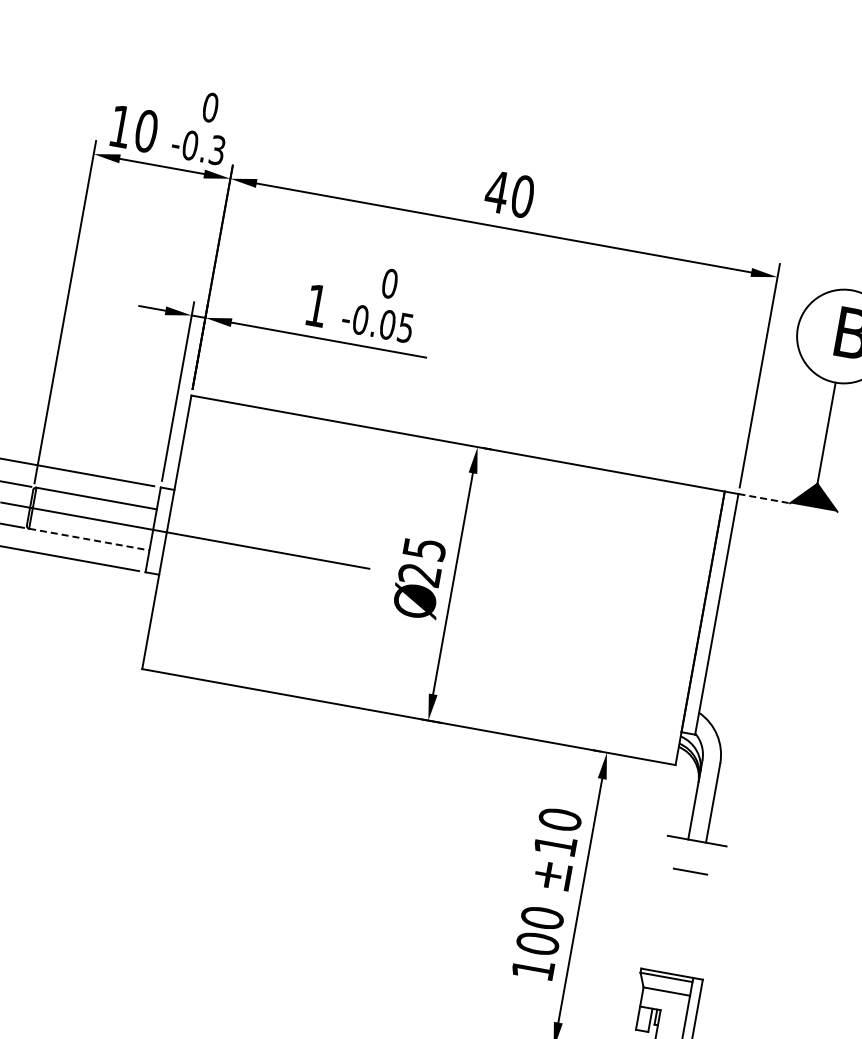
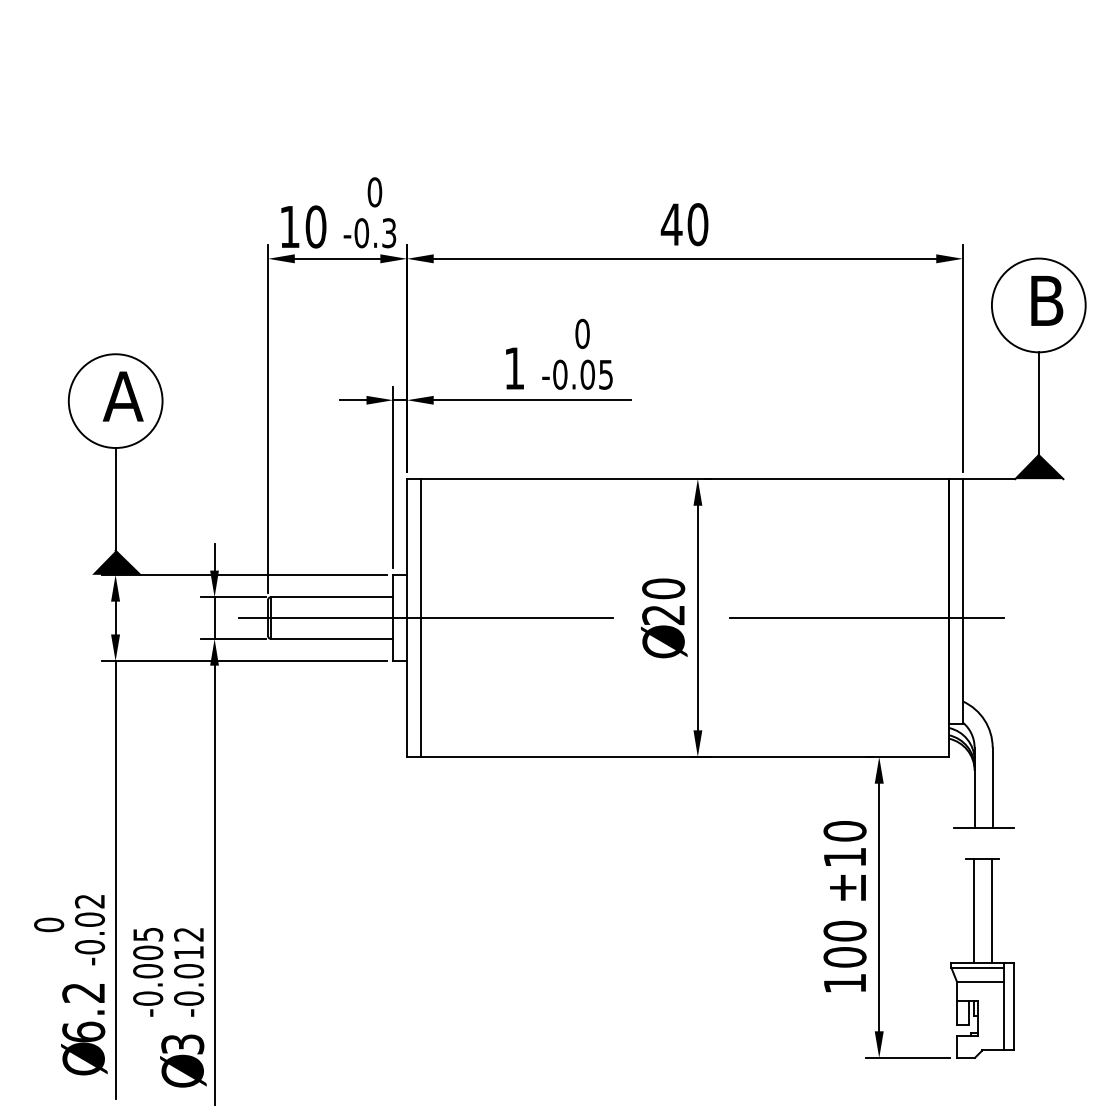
line: (764, 499) -> (989, 479), dashed -> solid
line: (179, 535) -> (420, 618), added
line: (89, 539) -> (332, 638), dashed -> solid
text: (424, 548) -> (663, 588), 25 -> 20
line: (618, 614) -> (866, 618), added
line: (673, 921) -> (974, 911), added
line: (691, 924) -> (992, 911), added

